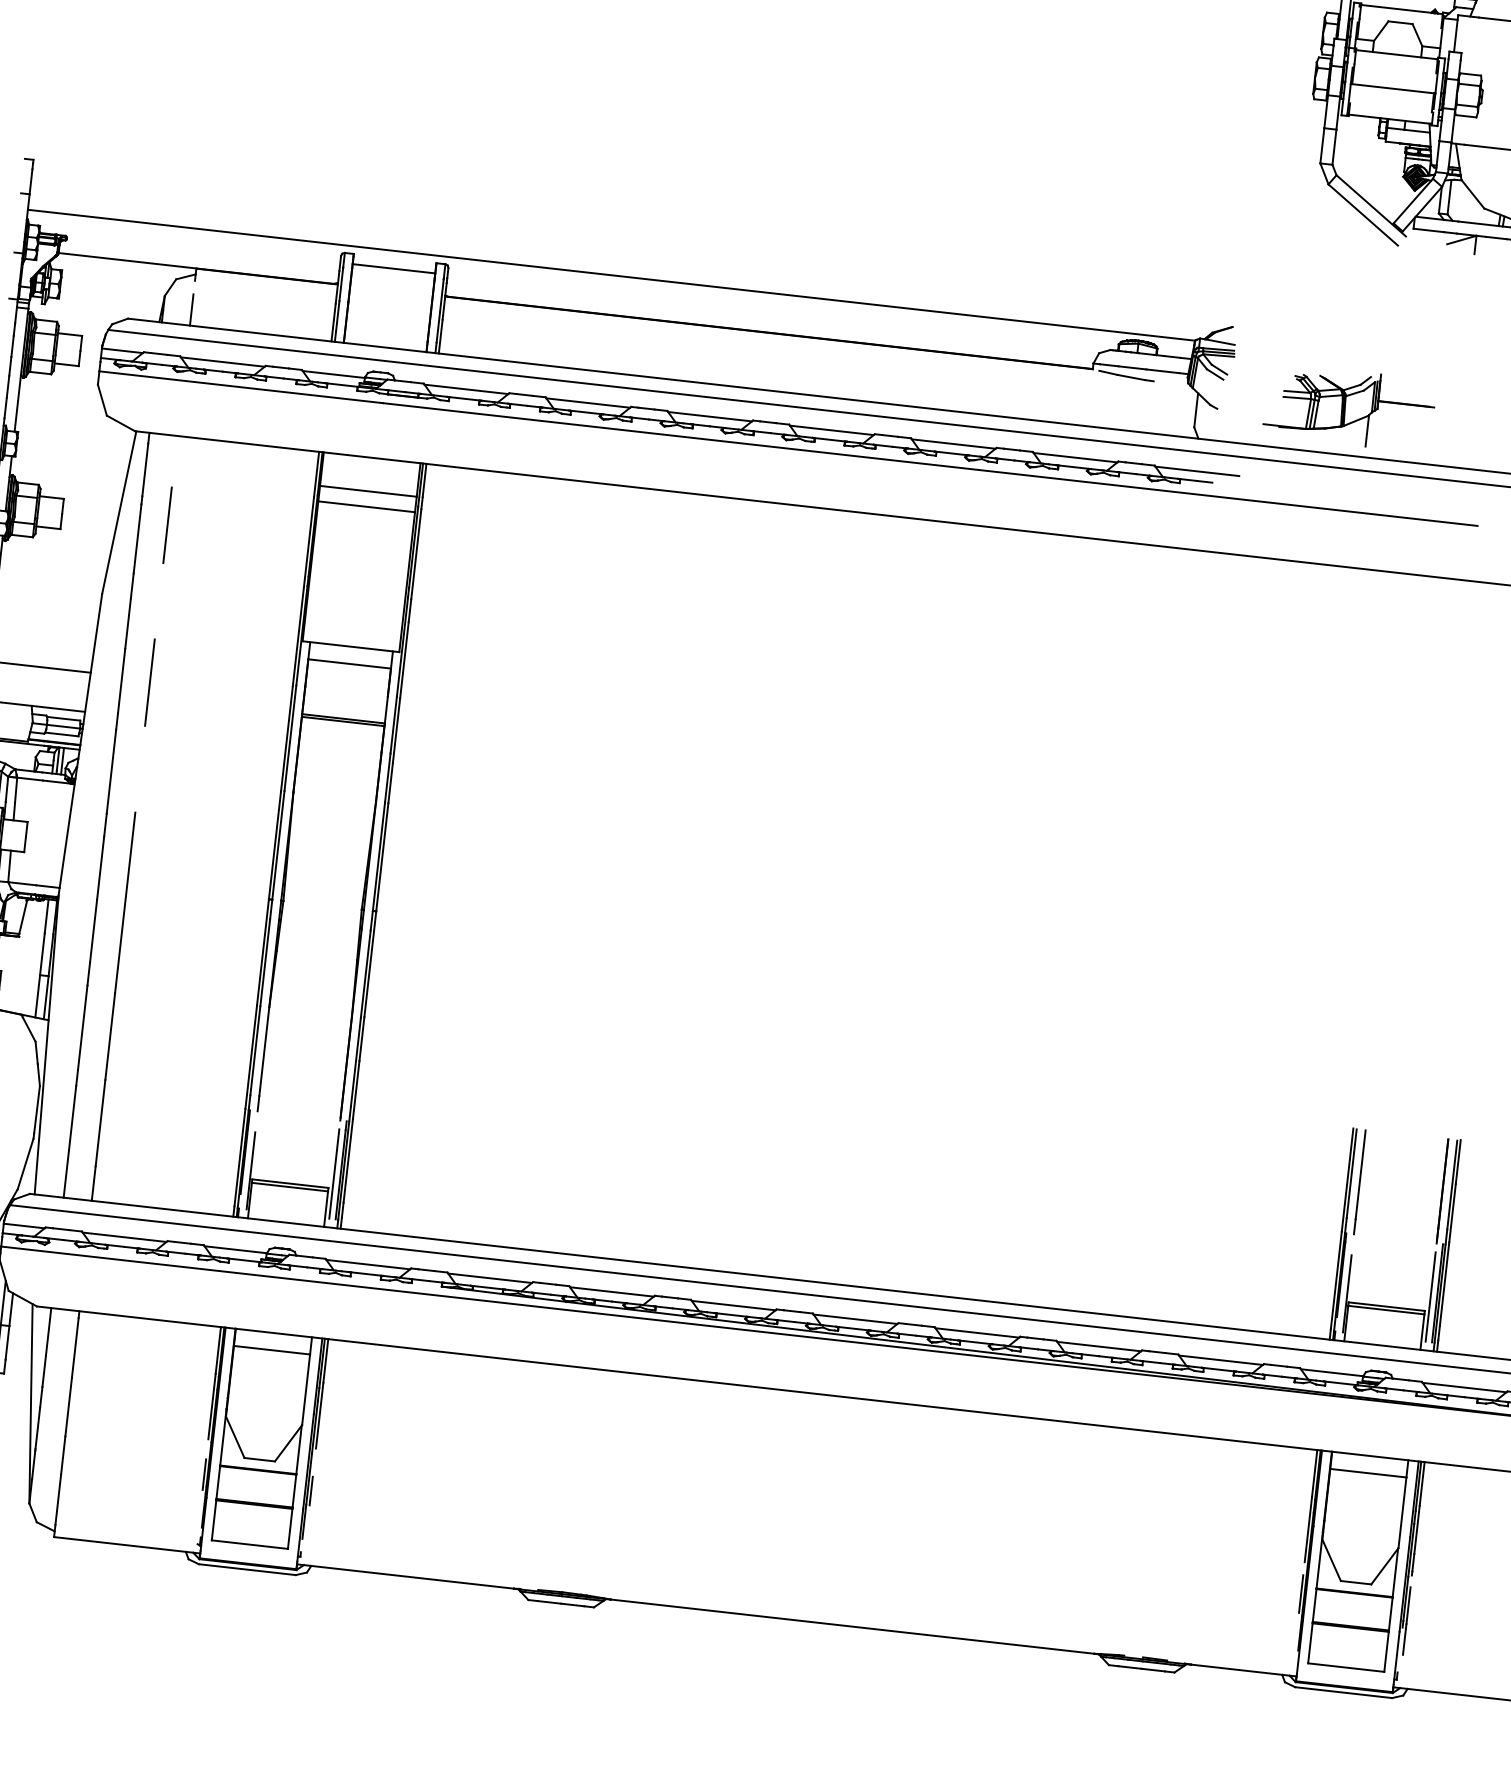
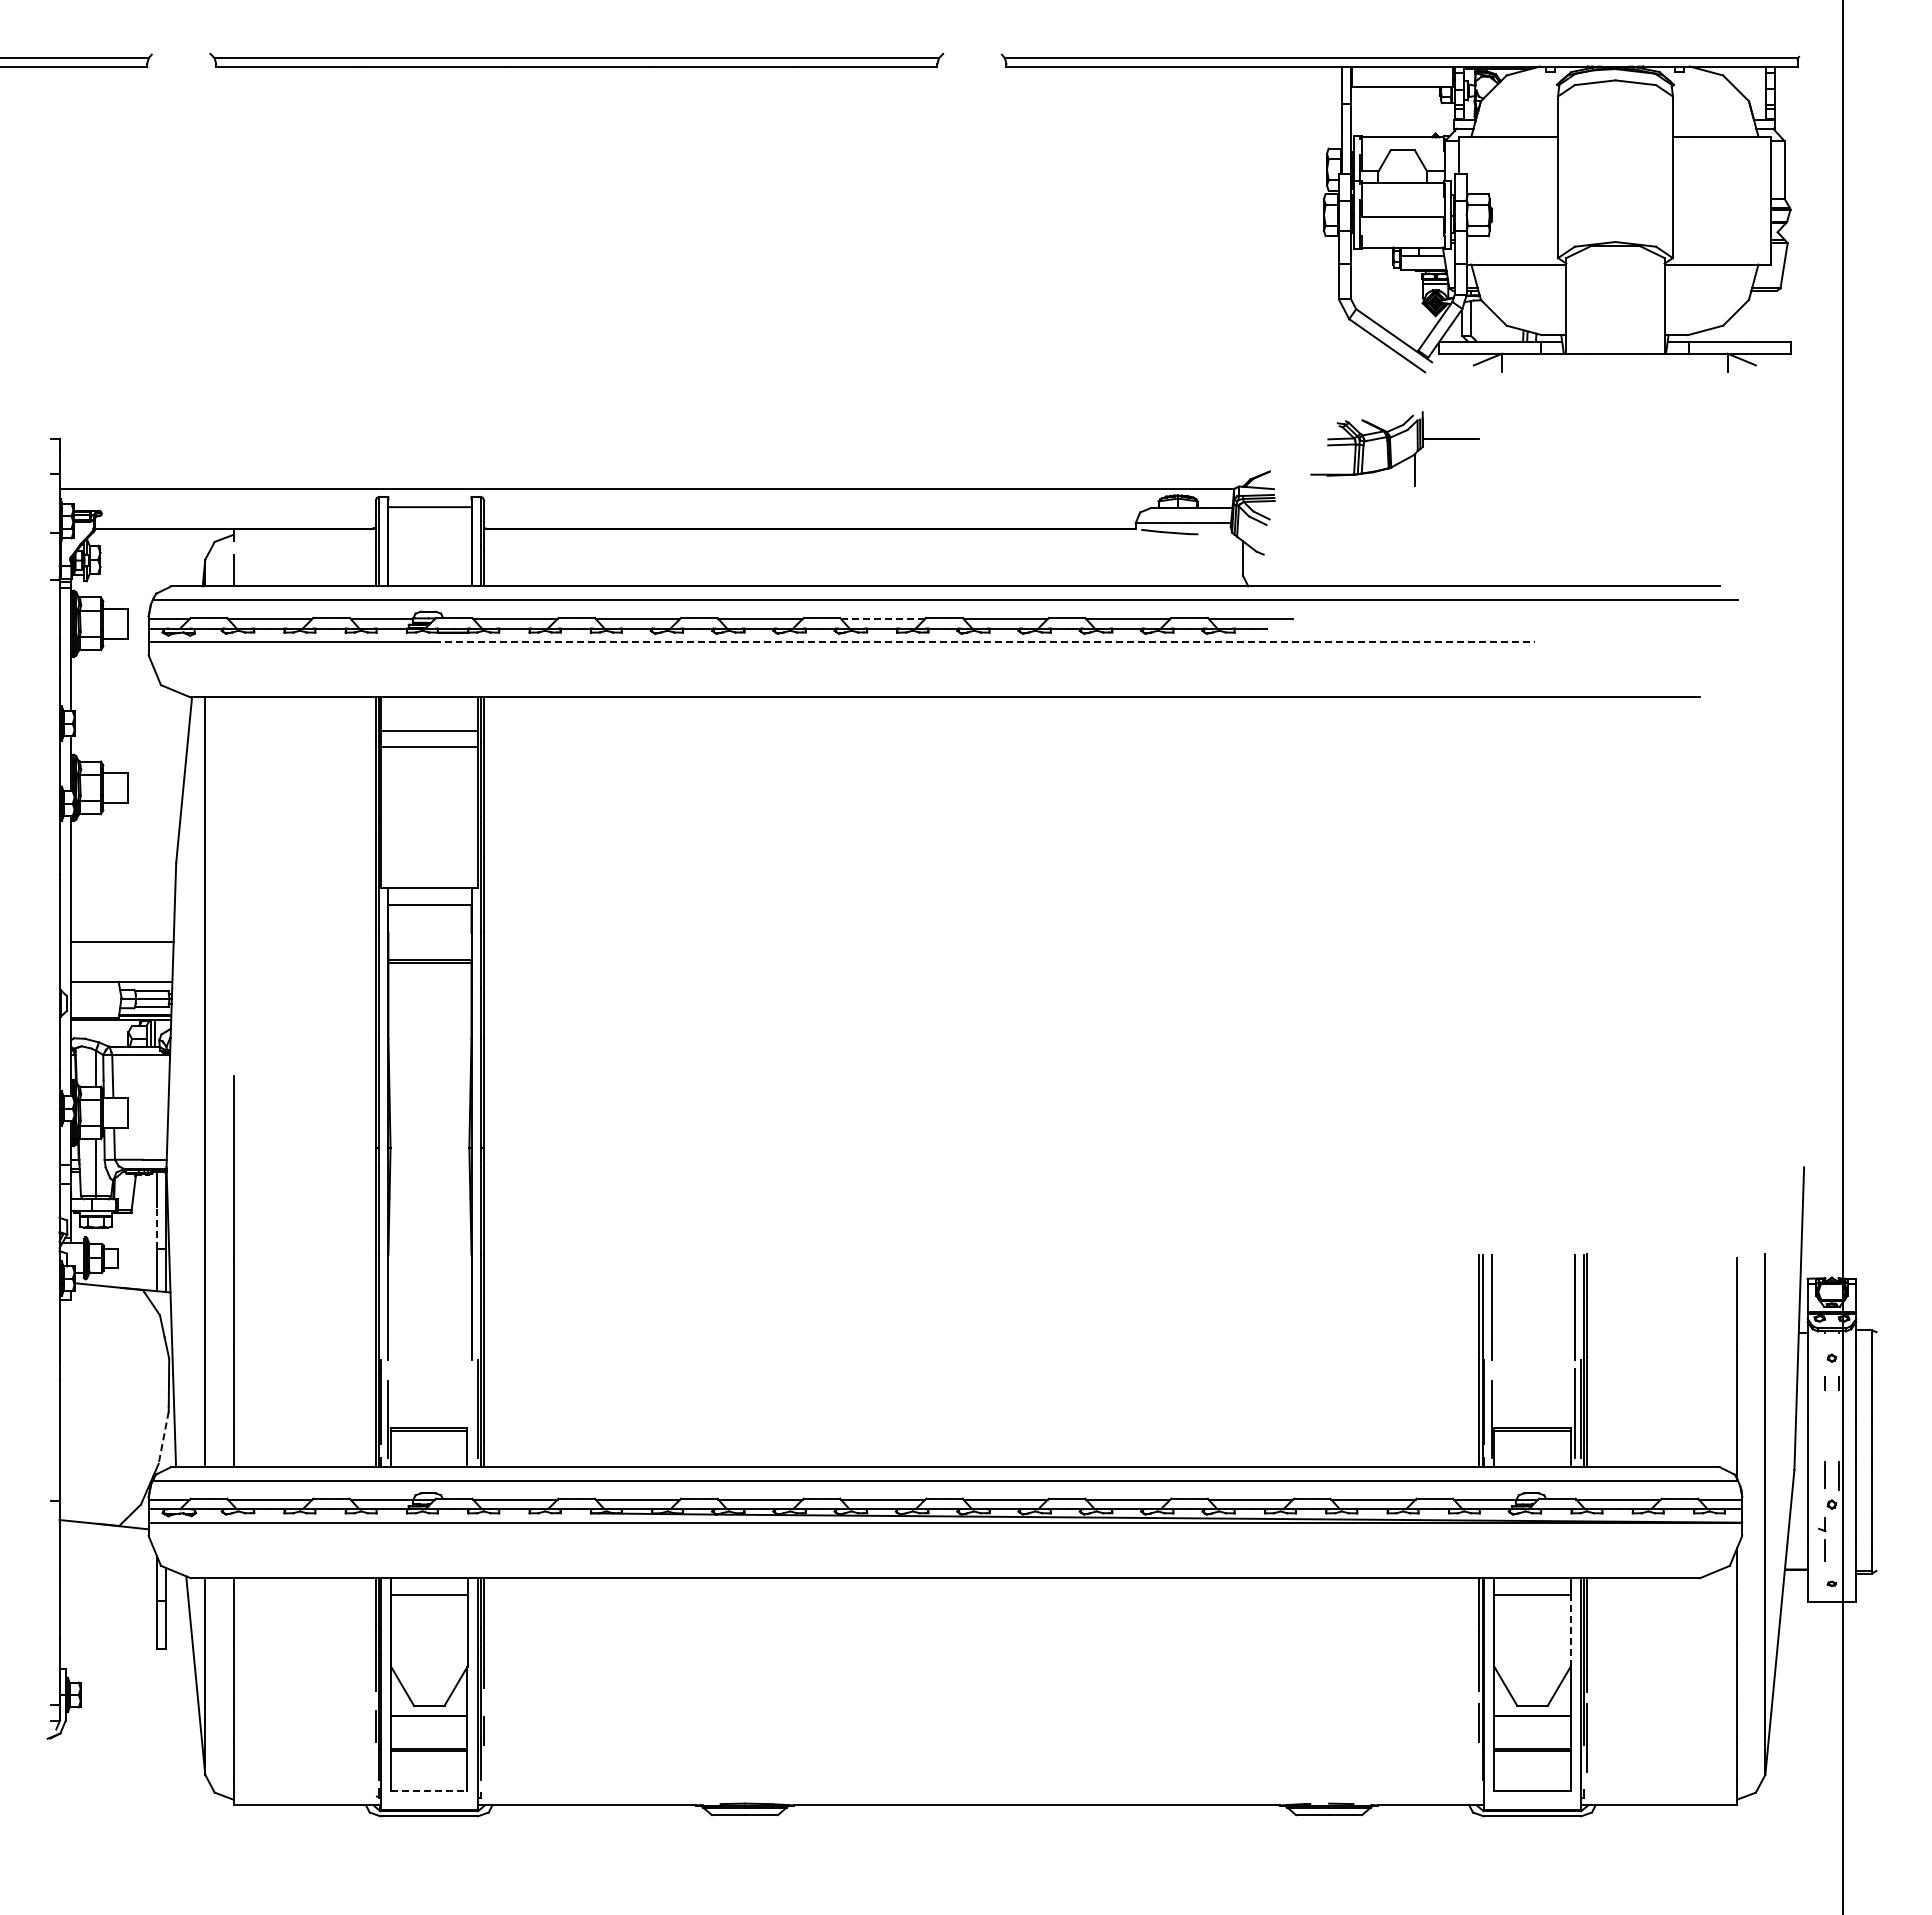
part: (1349, 407) -> (1394, 448), moved
line: (831, 429) -> (882, 618), solid -> dashed
line: (930, 464) -> (984, 641), solid -> dashed
line: (167, 525) -> (233, 787), removed
line: (149, 682) -> (233, 945), removed
line: (41, 954) -> (156, 1227), solid -> dashed
line: (25, 1164) -> (163, 1438), solid -> dashed
line: (334, 1174) -> (471, 1413), removed
line: (1402, 1513) -> (1570, 1631), solid -> dashed
line: (250, 1545) -> (429, 1791), solid -> dashed

